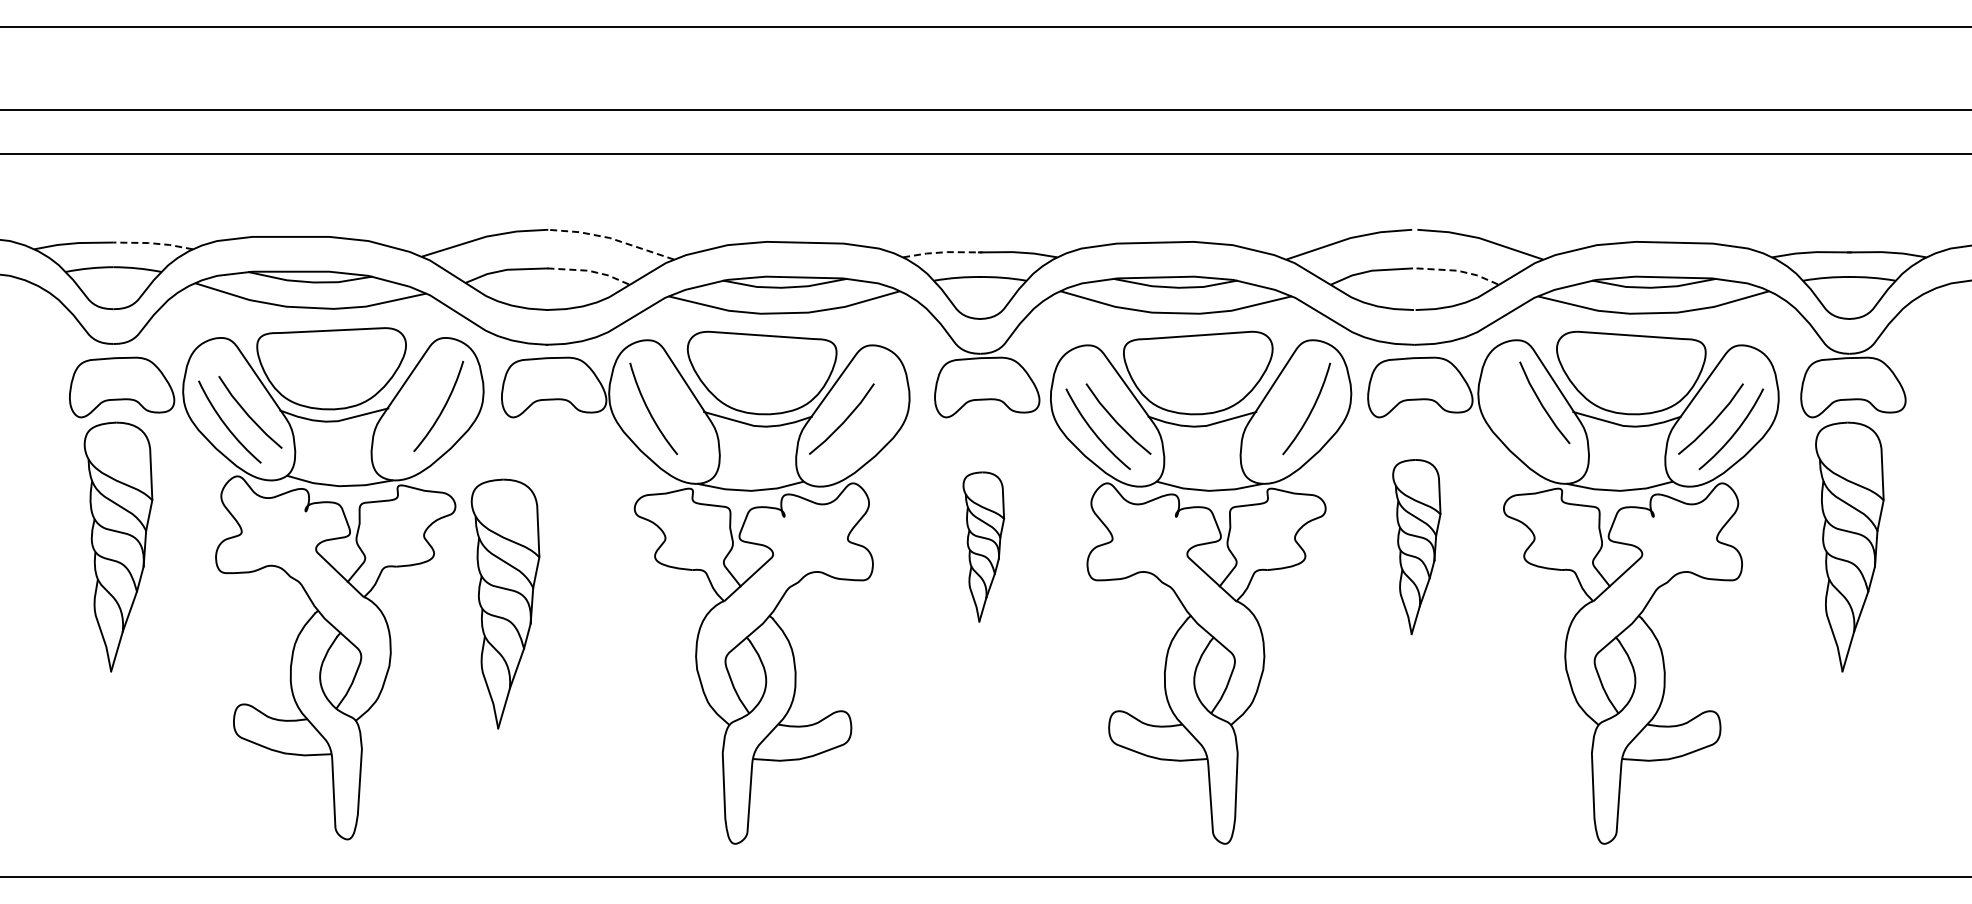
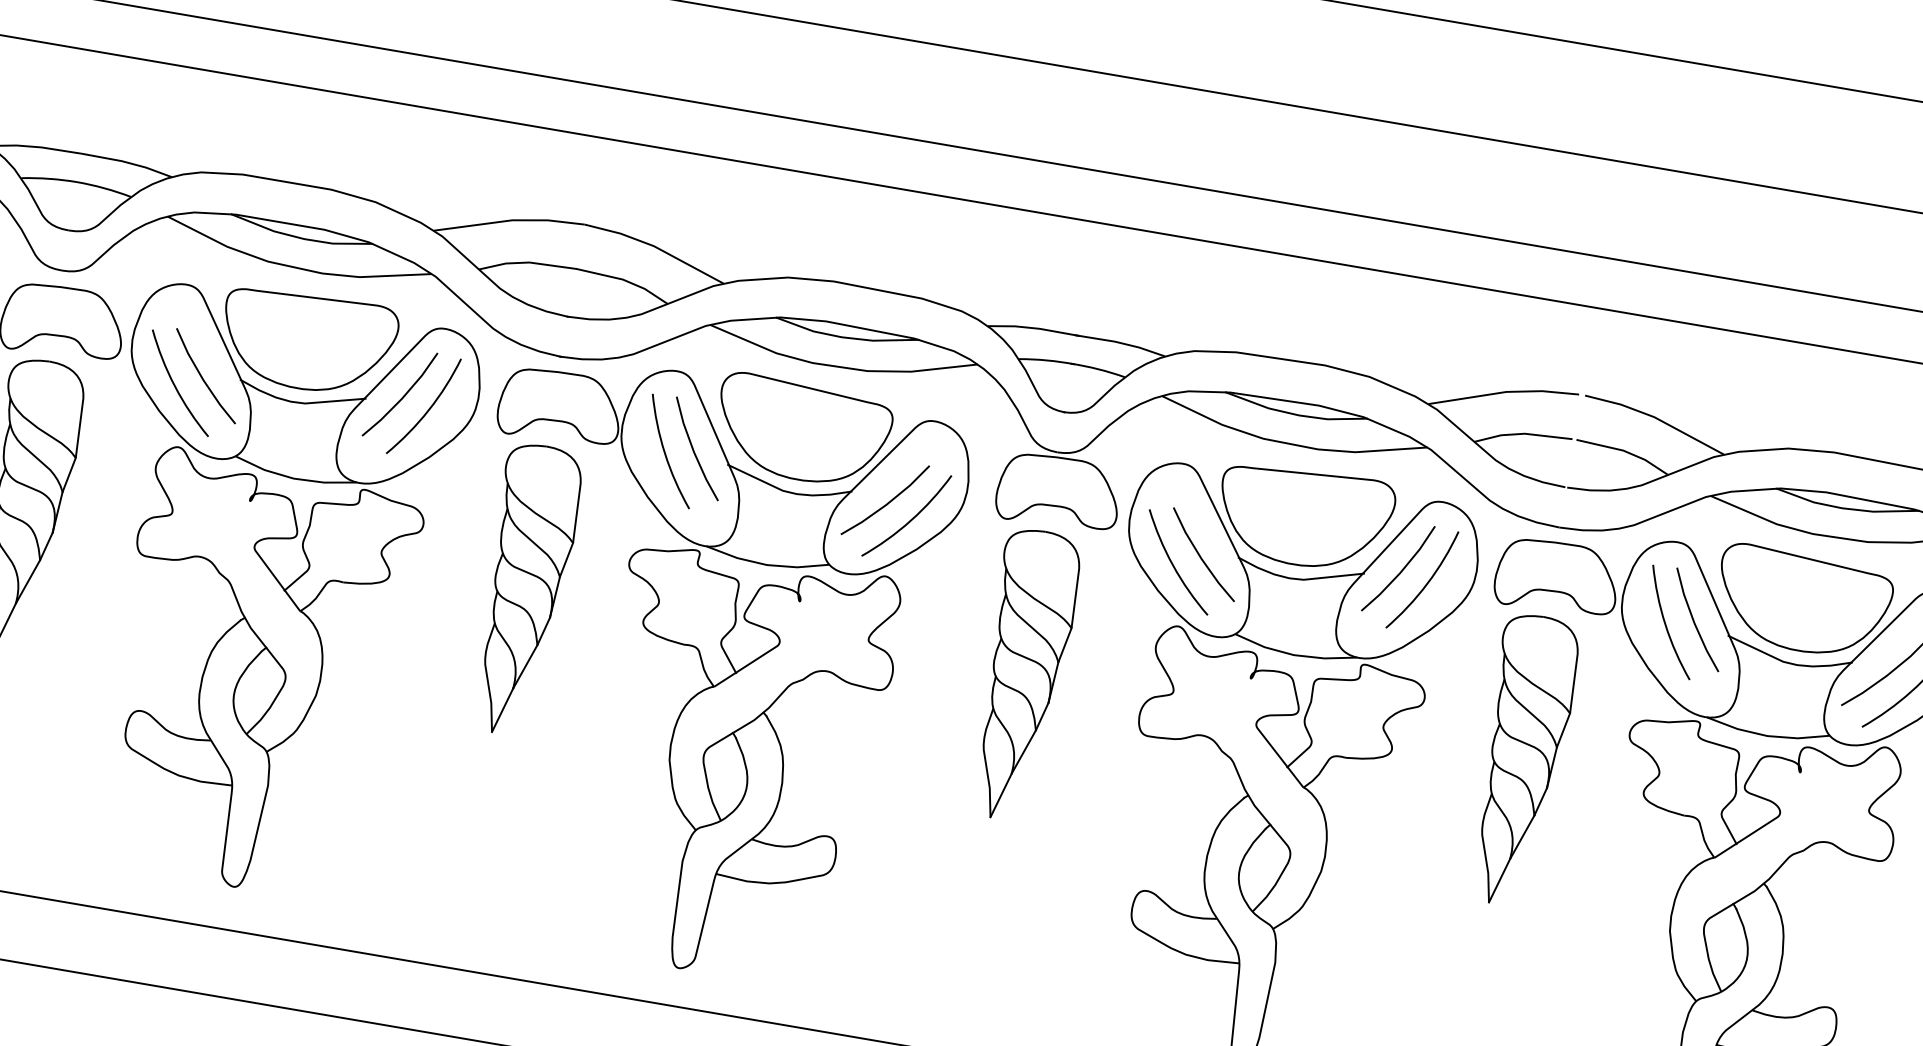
line: (610, 238) -> (654, 246), dashed -> solid
line: (153, 243) -> (127, 162), dashed -> solid
line: (942, 252) -> (1033, 328), dashed -> solid
line: (590, 271) -> (625, 280), dashed -> solid
line: (1459, 271) -> (1625, 451), dashed -> solid
line: (419, 400) -> (402, 395), added
line: (673, 404) -> (694, 450), added
line: (1286, 404) -> (1400, 570), added
arc: (1518, 409) -> (1666, 622), added
arc: (865, 432) -> (909, 520), added
part: (983, 546) -> (1023, 674), size x1.67
part: (1416, 546) -> (1521, 759), size x1.43
part: (505, 603) -> (524, 589), moved

